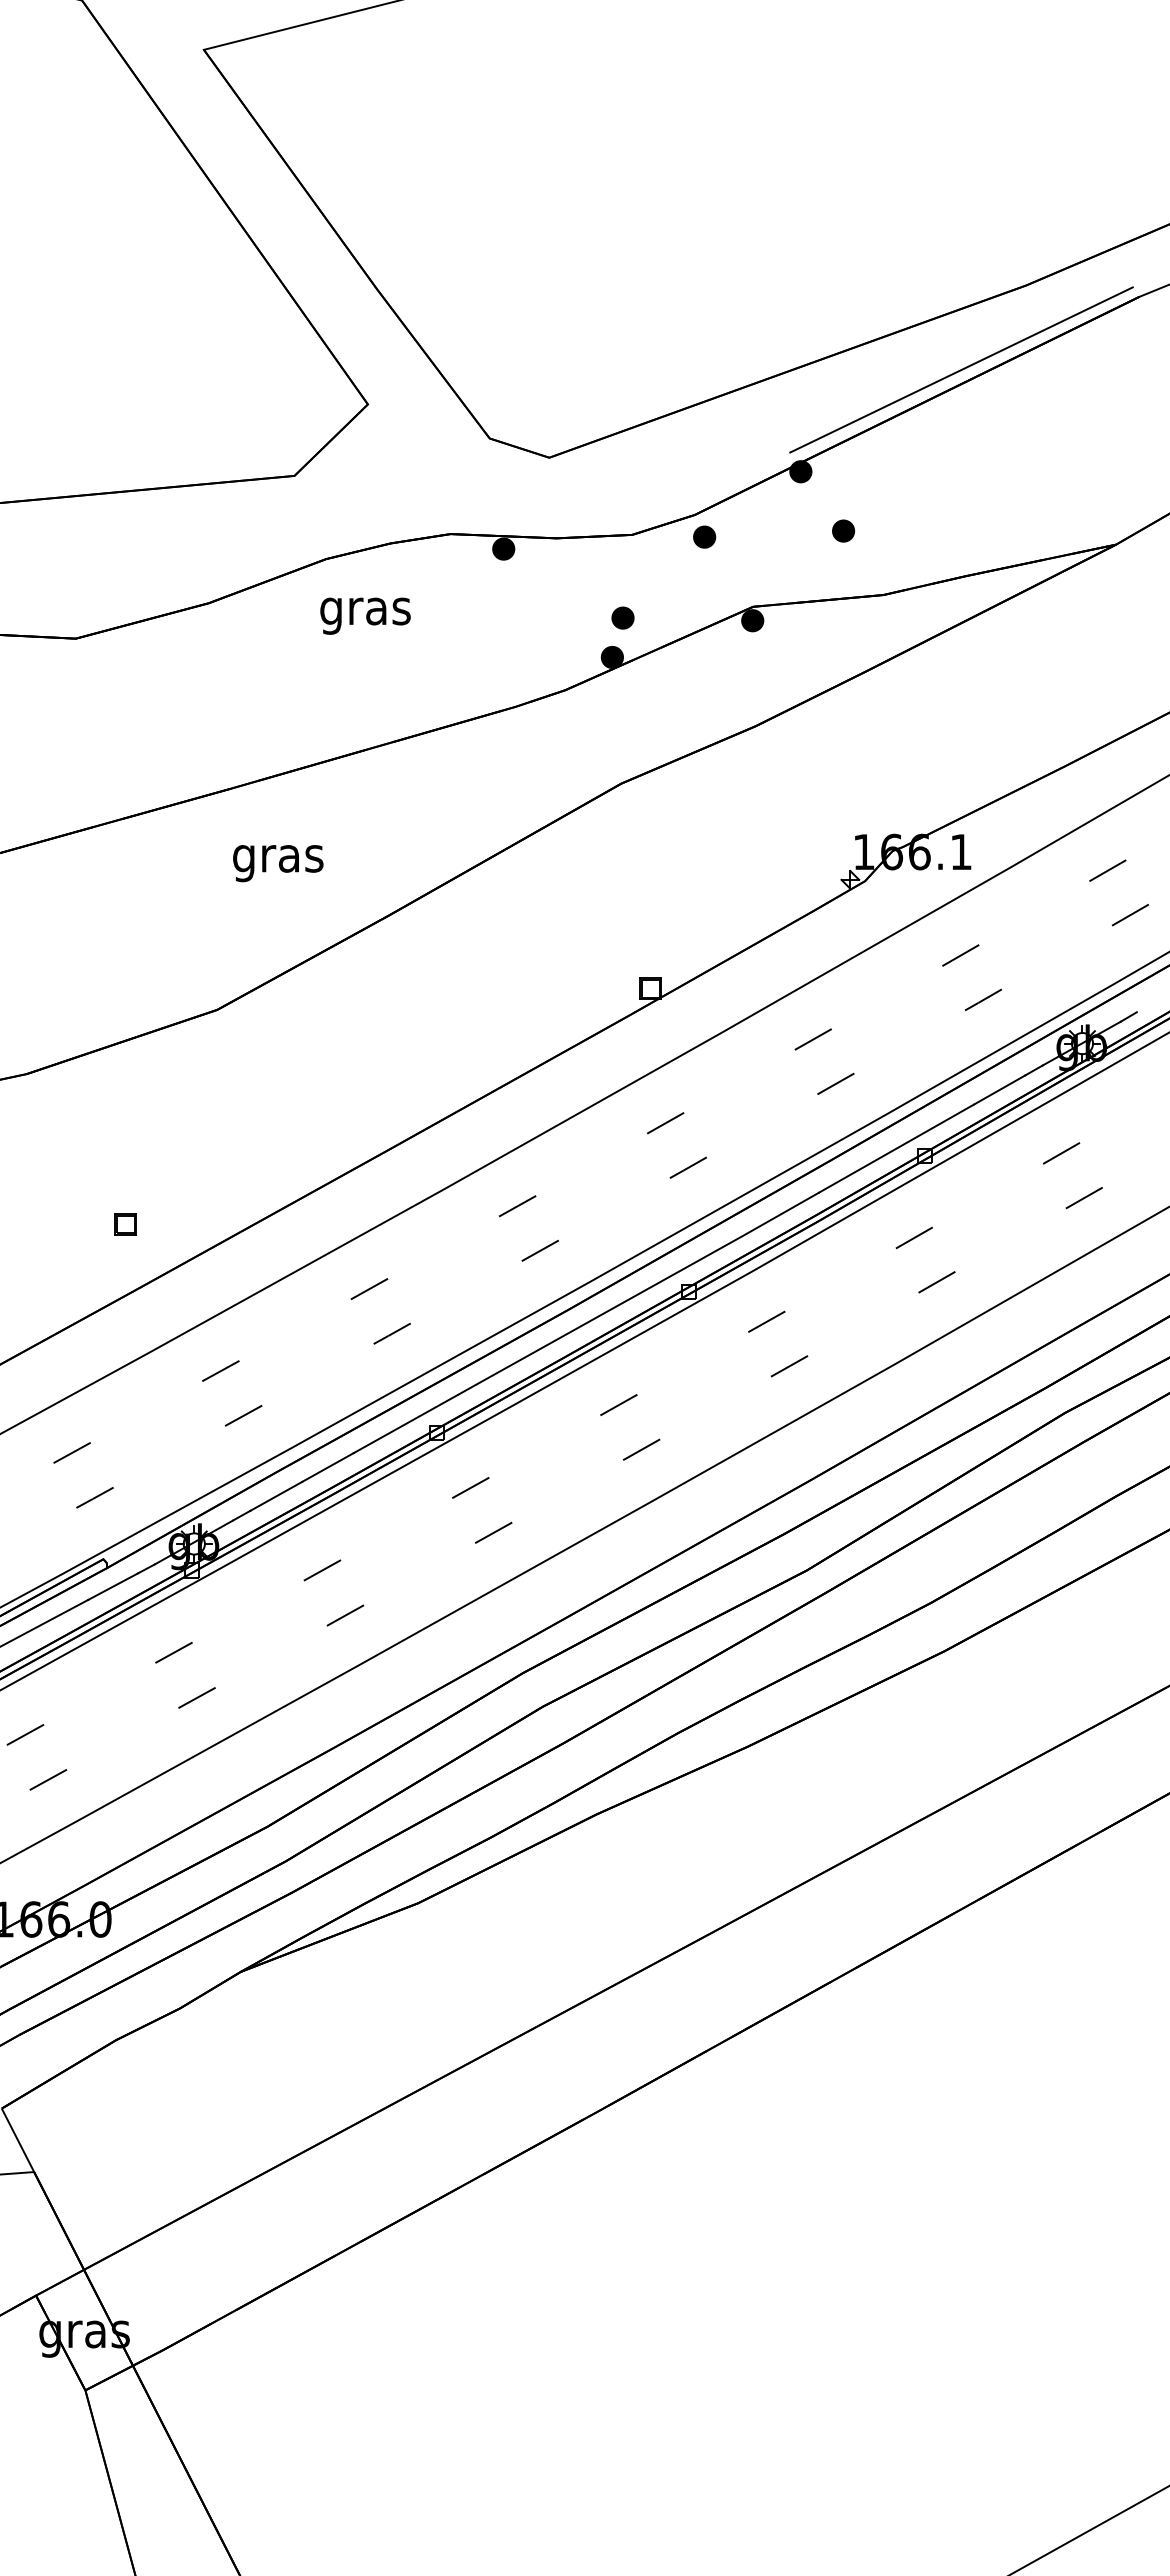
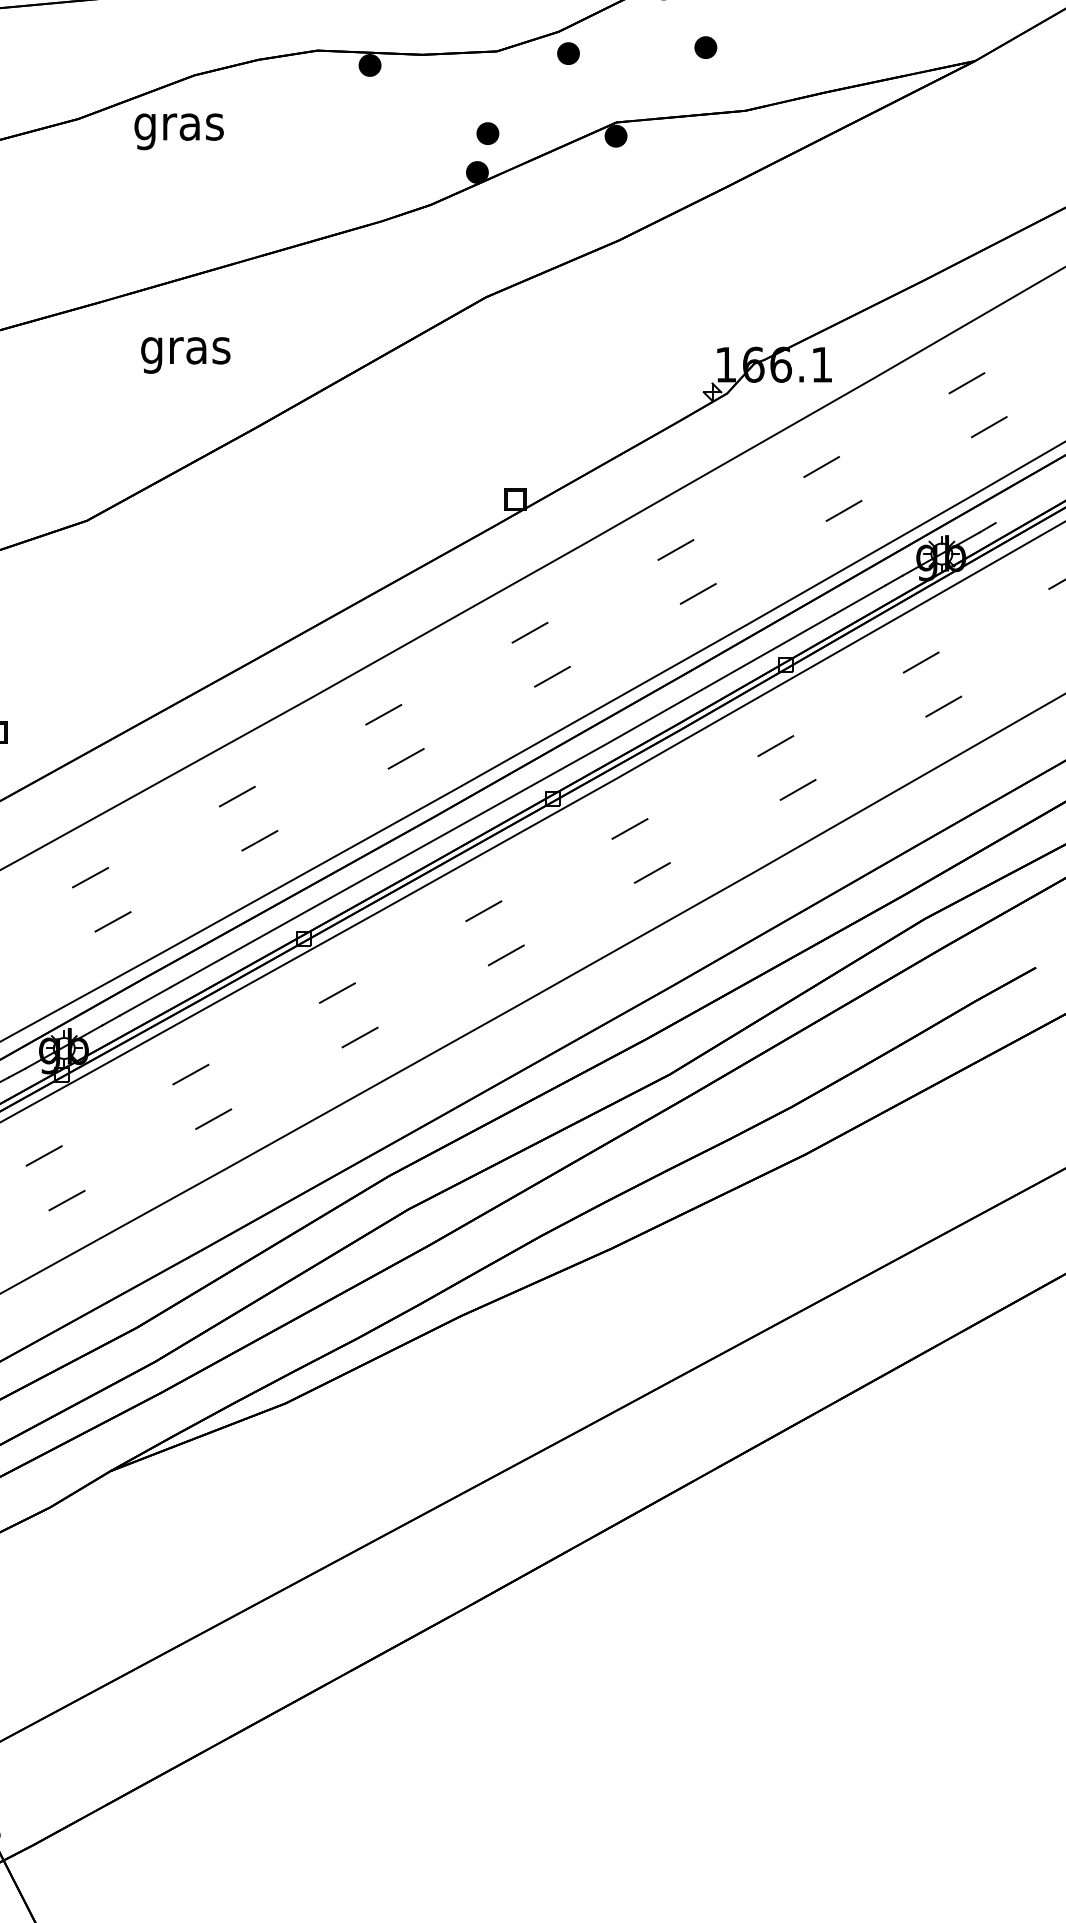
text: (365, 615) -> (179, 131), moved
text: (278, 863) -> (186, 355), moved

